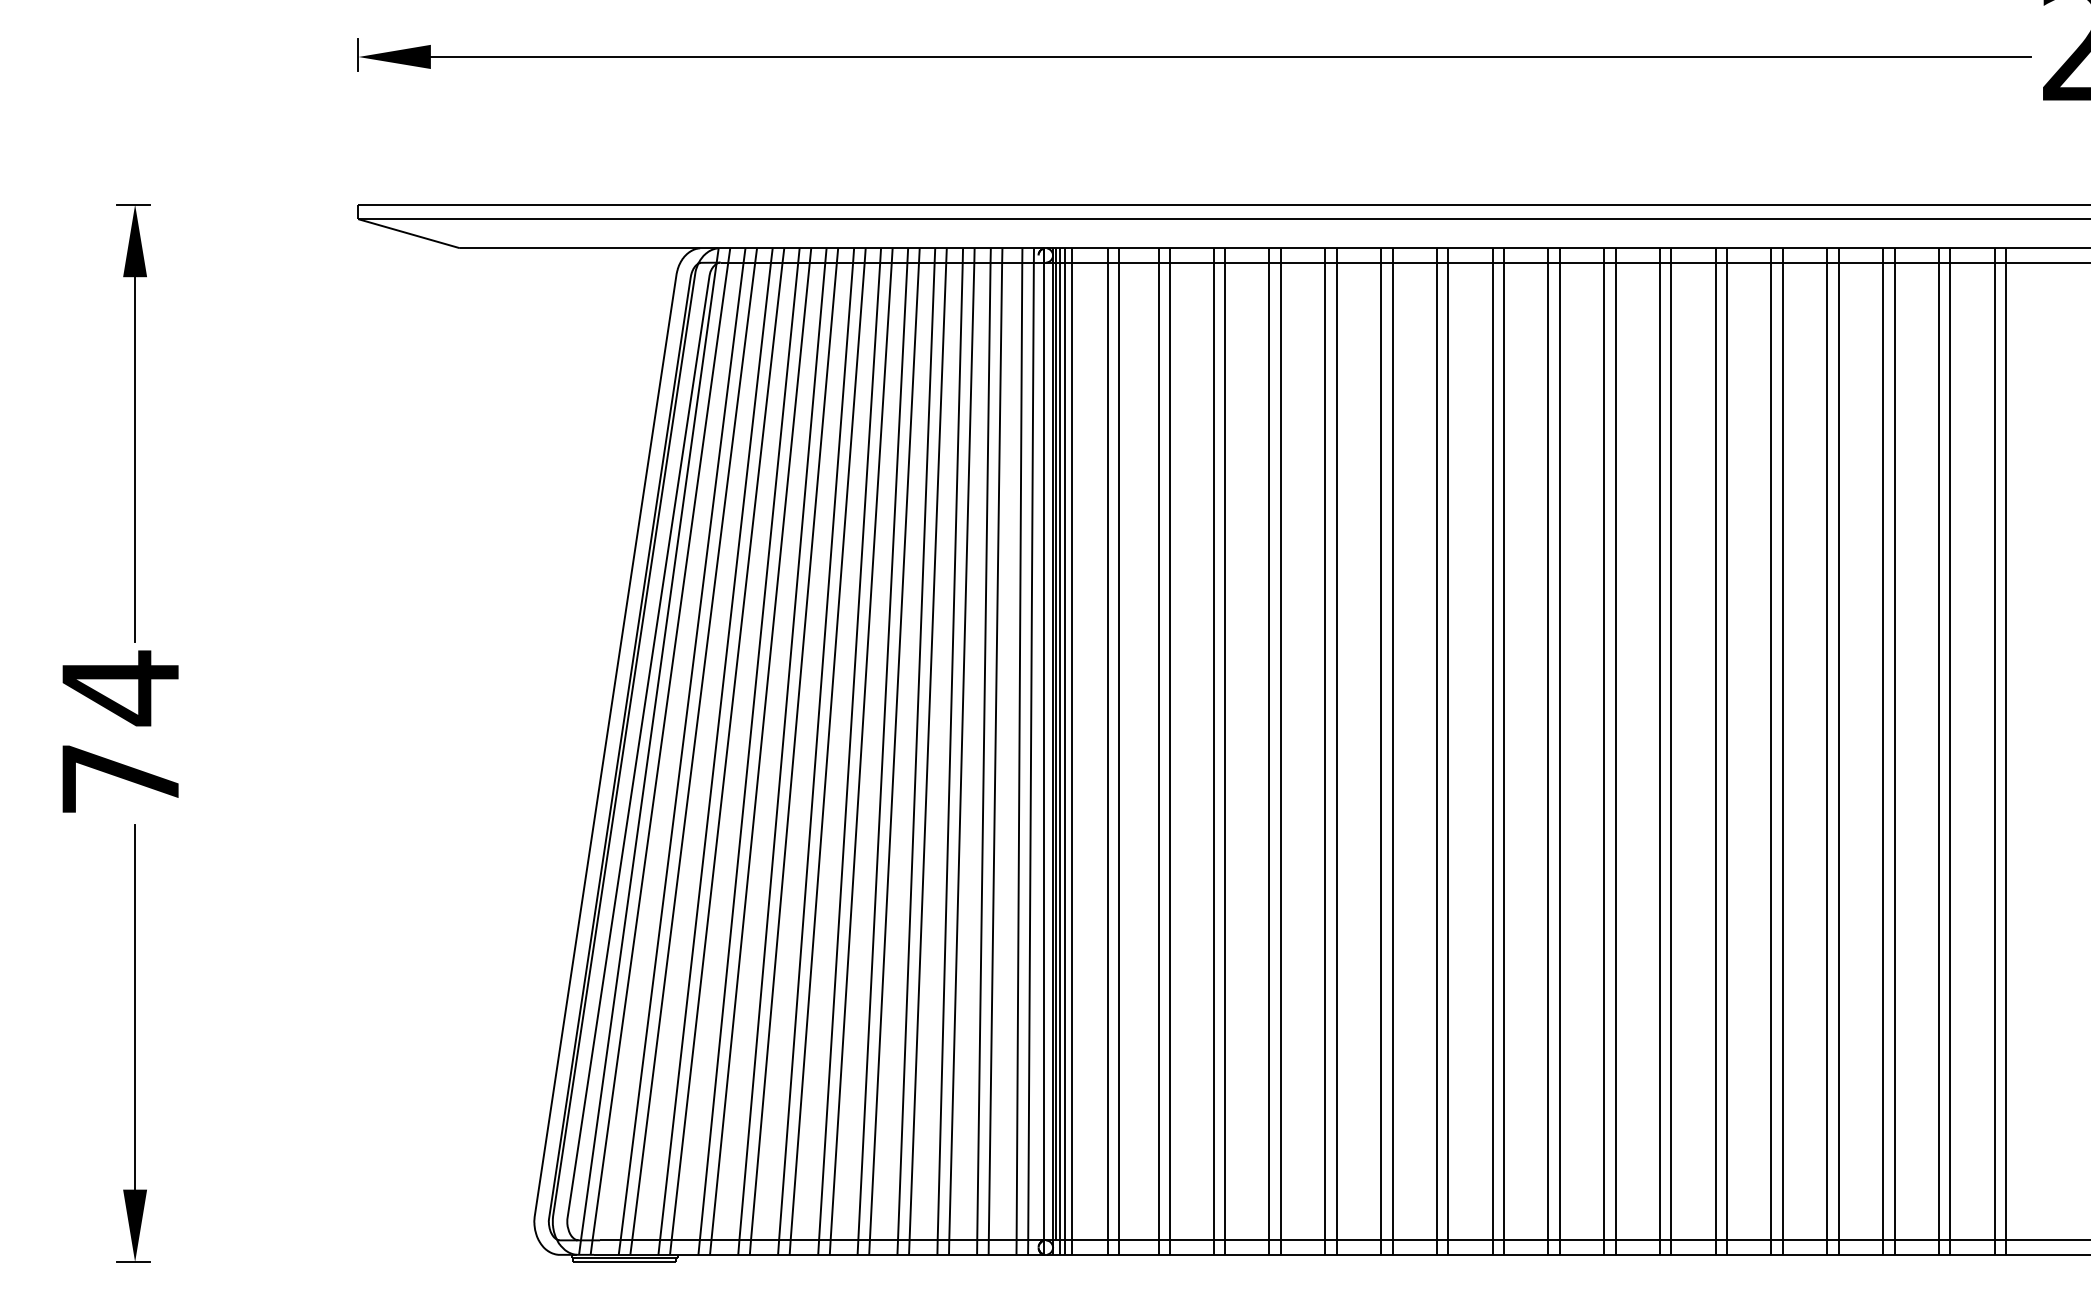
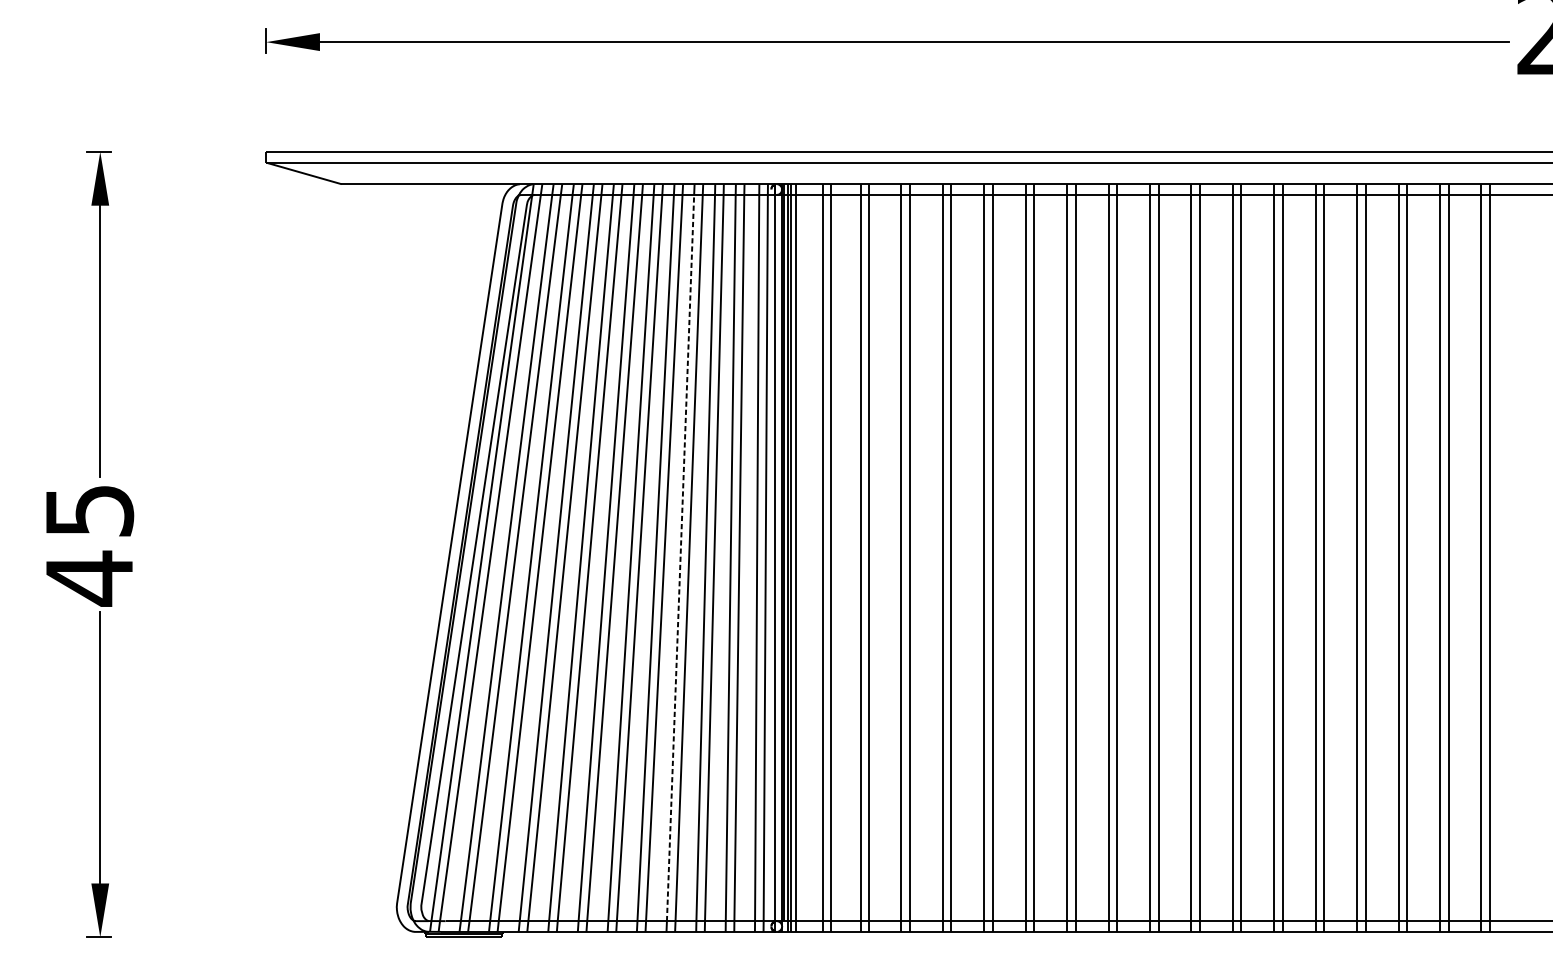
text: (121, 733) -> (90, 544), 74 -> 45
line: (916, 751) -> (680, 558), solid -> dashed

